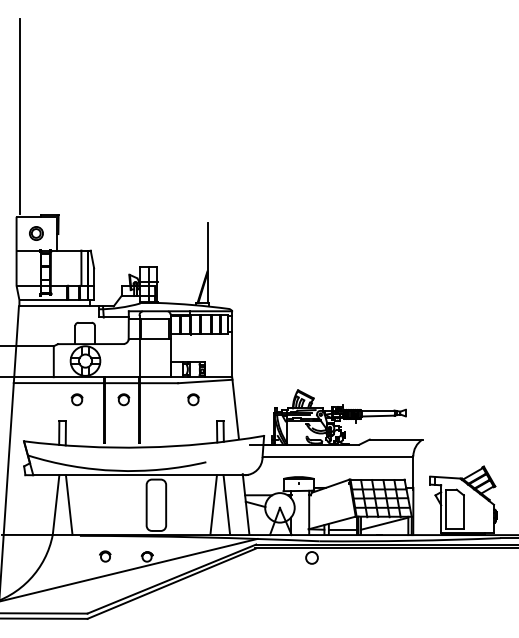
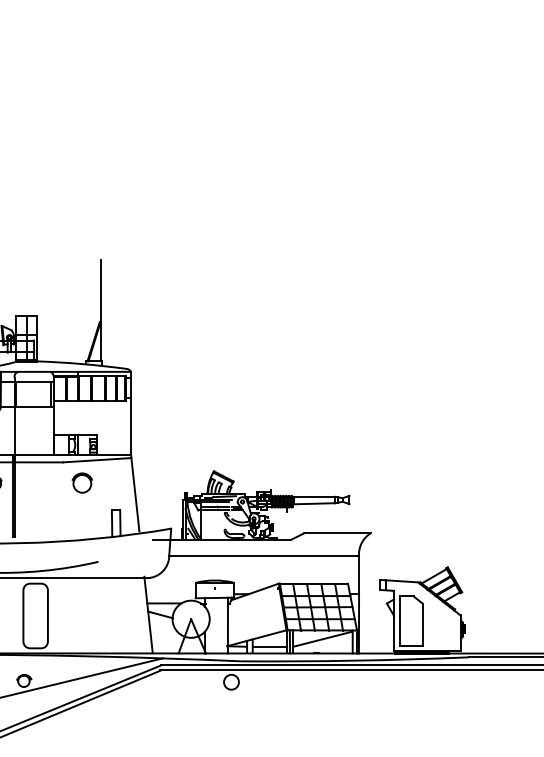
part: (193, 399) -> (82, 482), size x1.4
line: (213, 504) -> (107, 615), removed
line: (226, 504) -> (123, 615), removed

